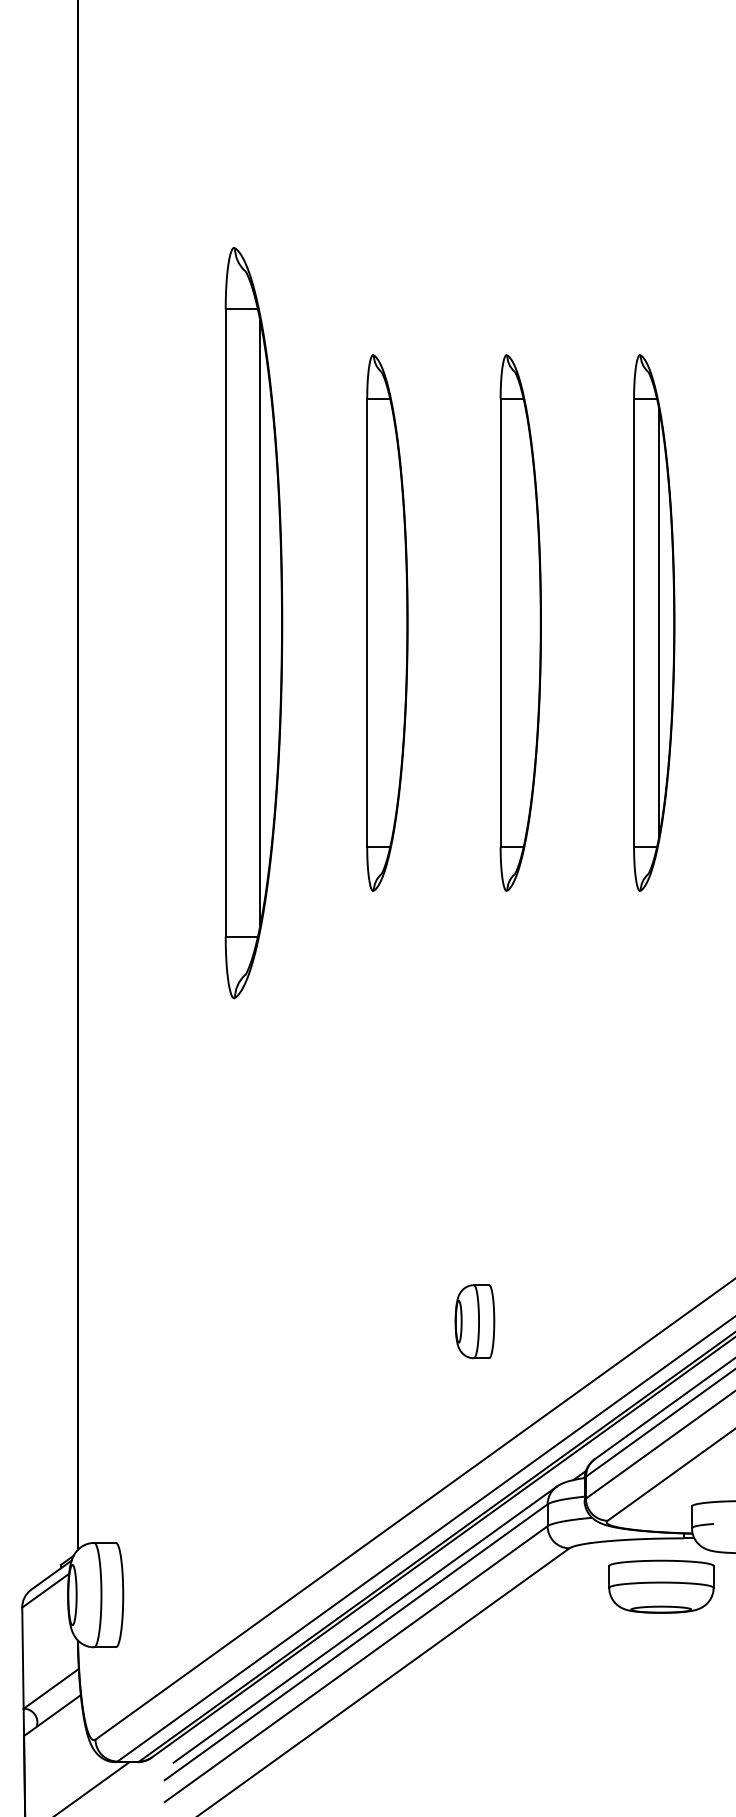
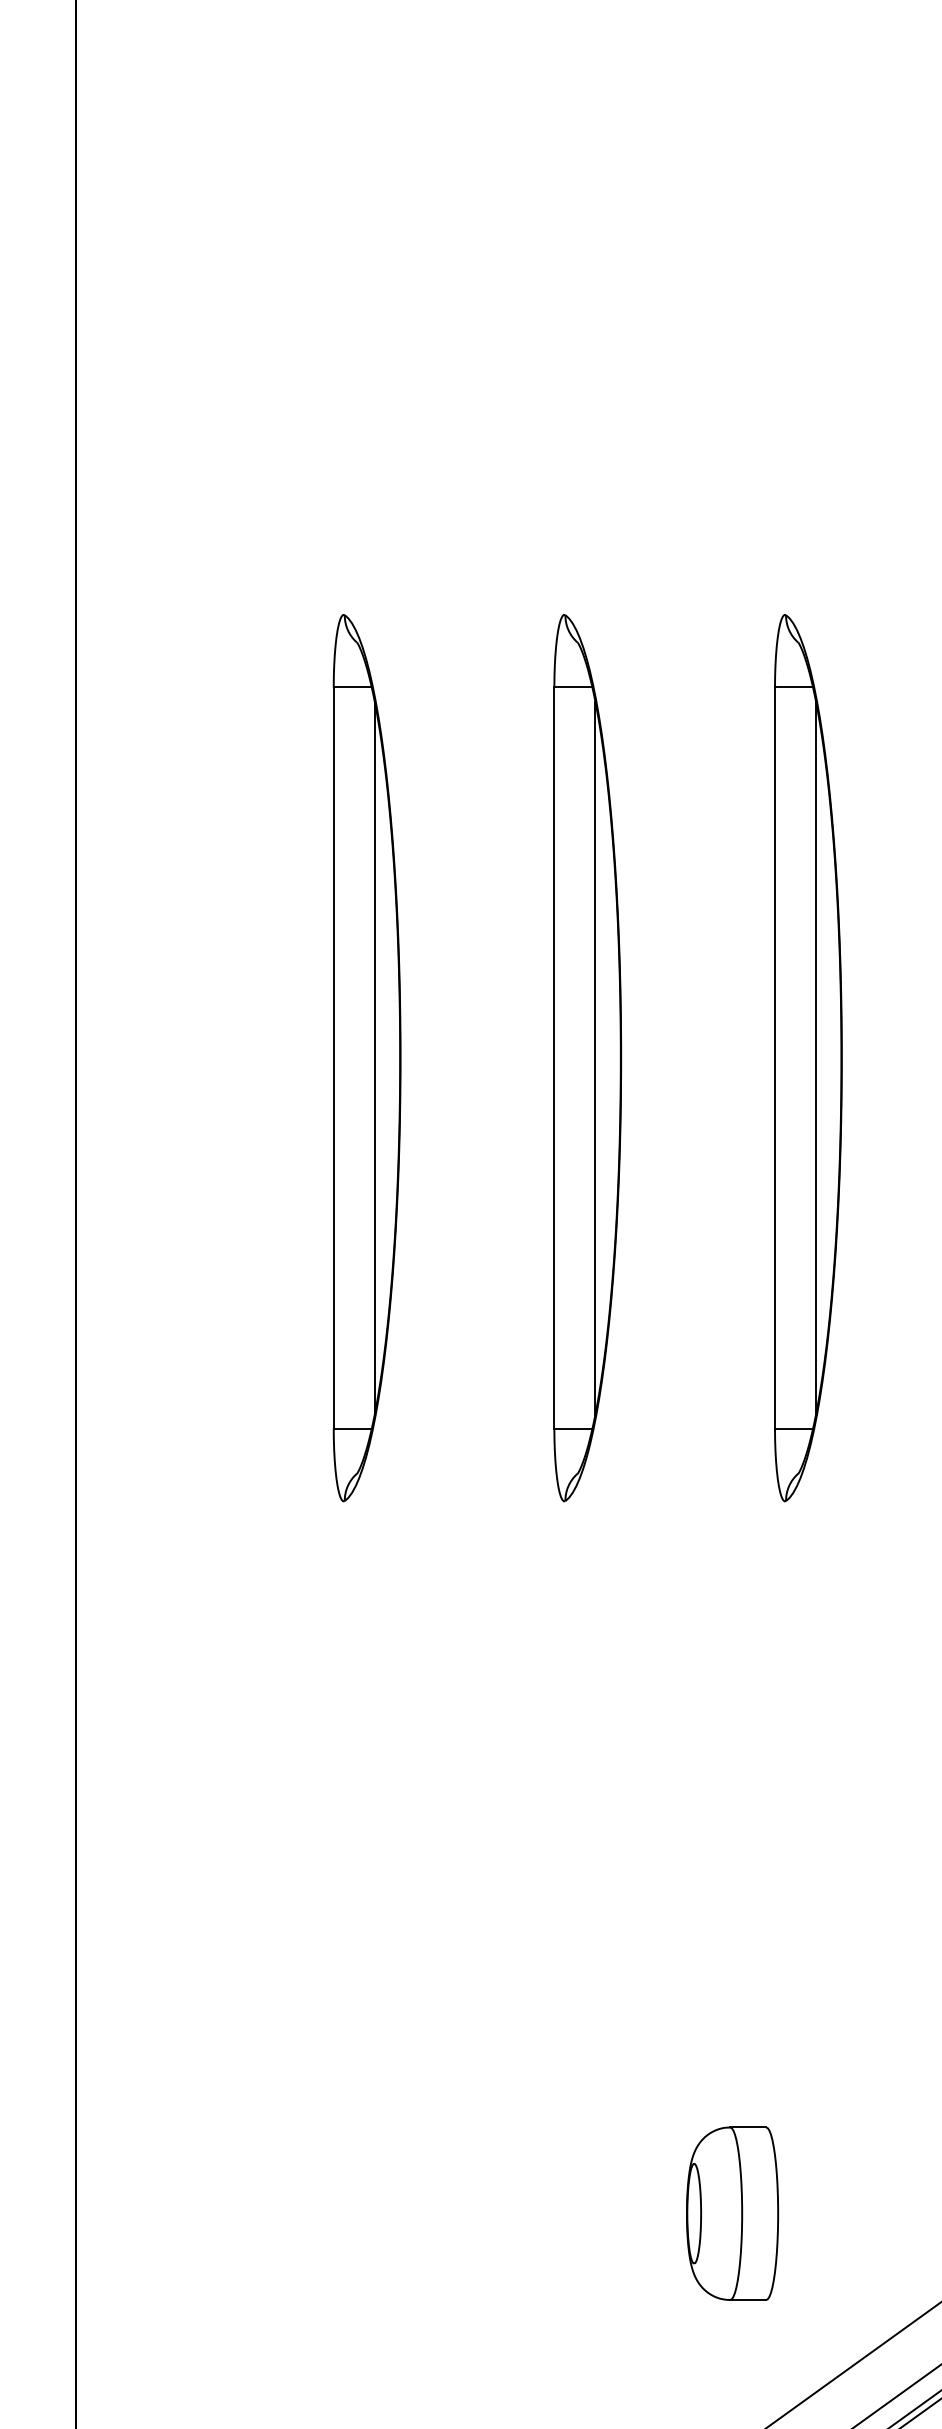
part: (253, 622) -> (366, 1057), size x0.71
line: (392, 622) -> (596, 1057), added
line: (525, 622) -> (816, 1057), added
part: (474, 1321) -> (731, 2213), size x1.43

